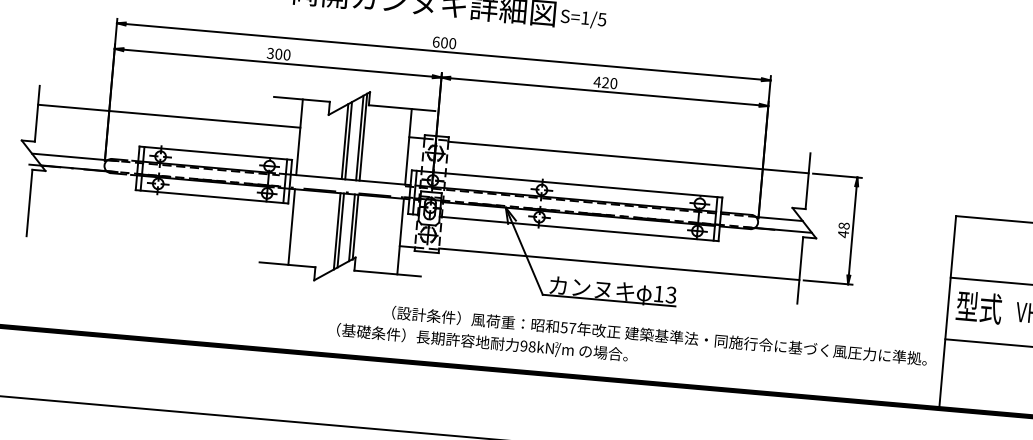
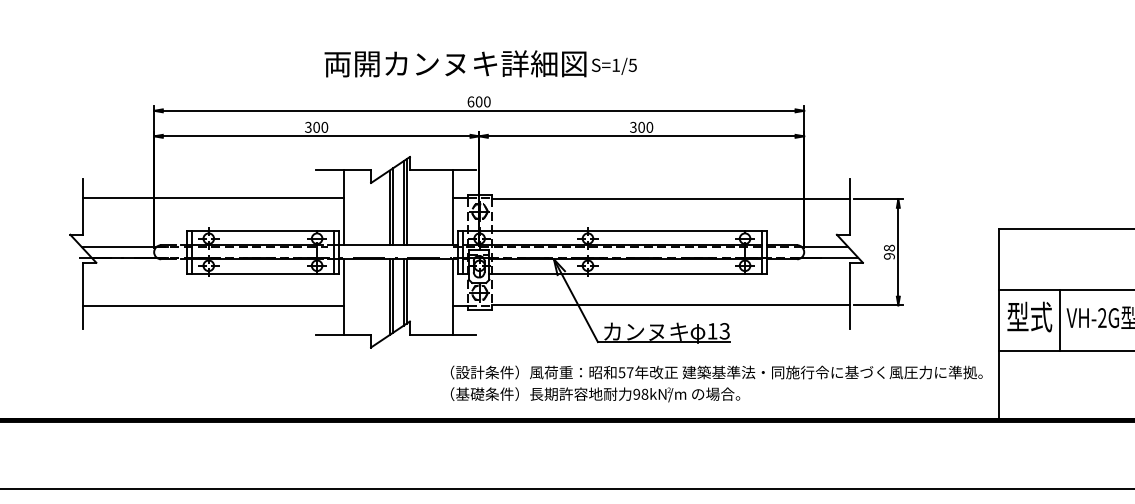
text: (600, 81) -> (636, 126), 420 -> 300
line: (159, 225) -> (213, 306), added
text: (842, 234) -> (888, 256), 48 -> 98
line: (1009, 313) -> (1060, 320), added
text: (482, 342) -> (595, 394), moved

